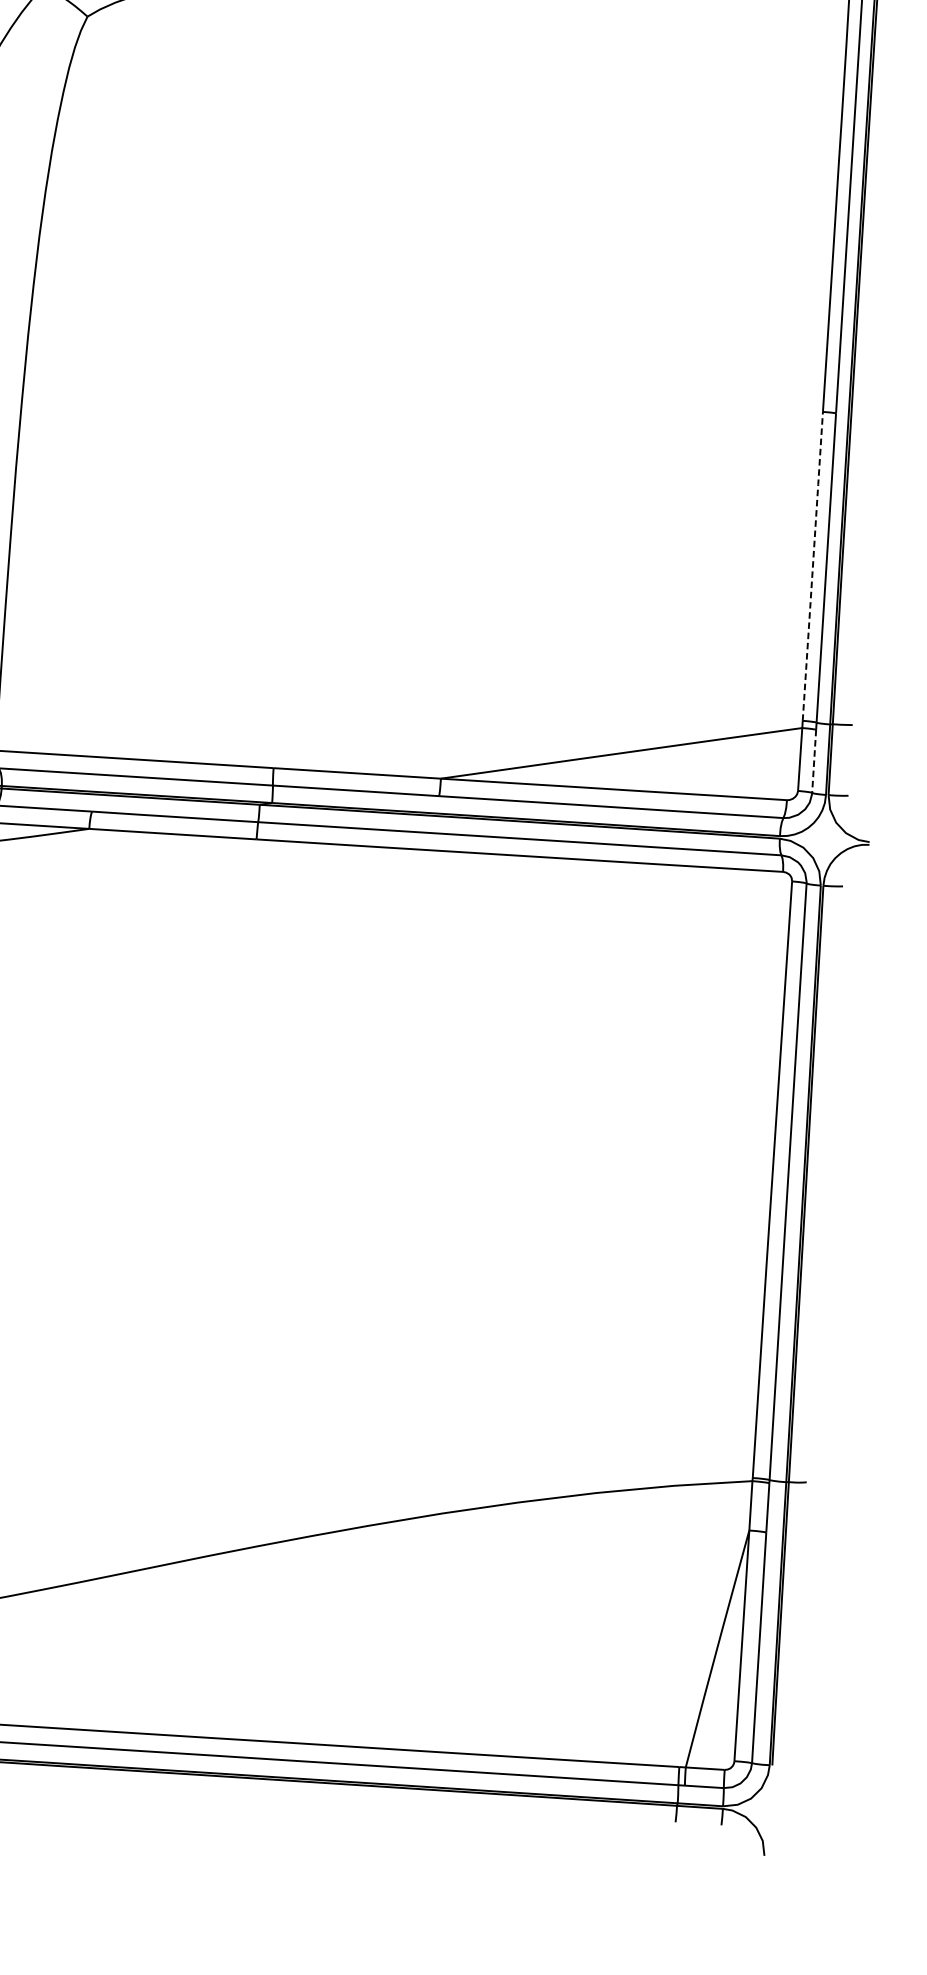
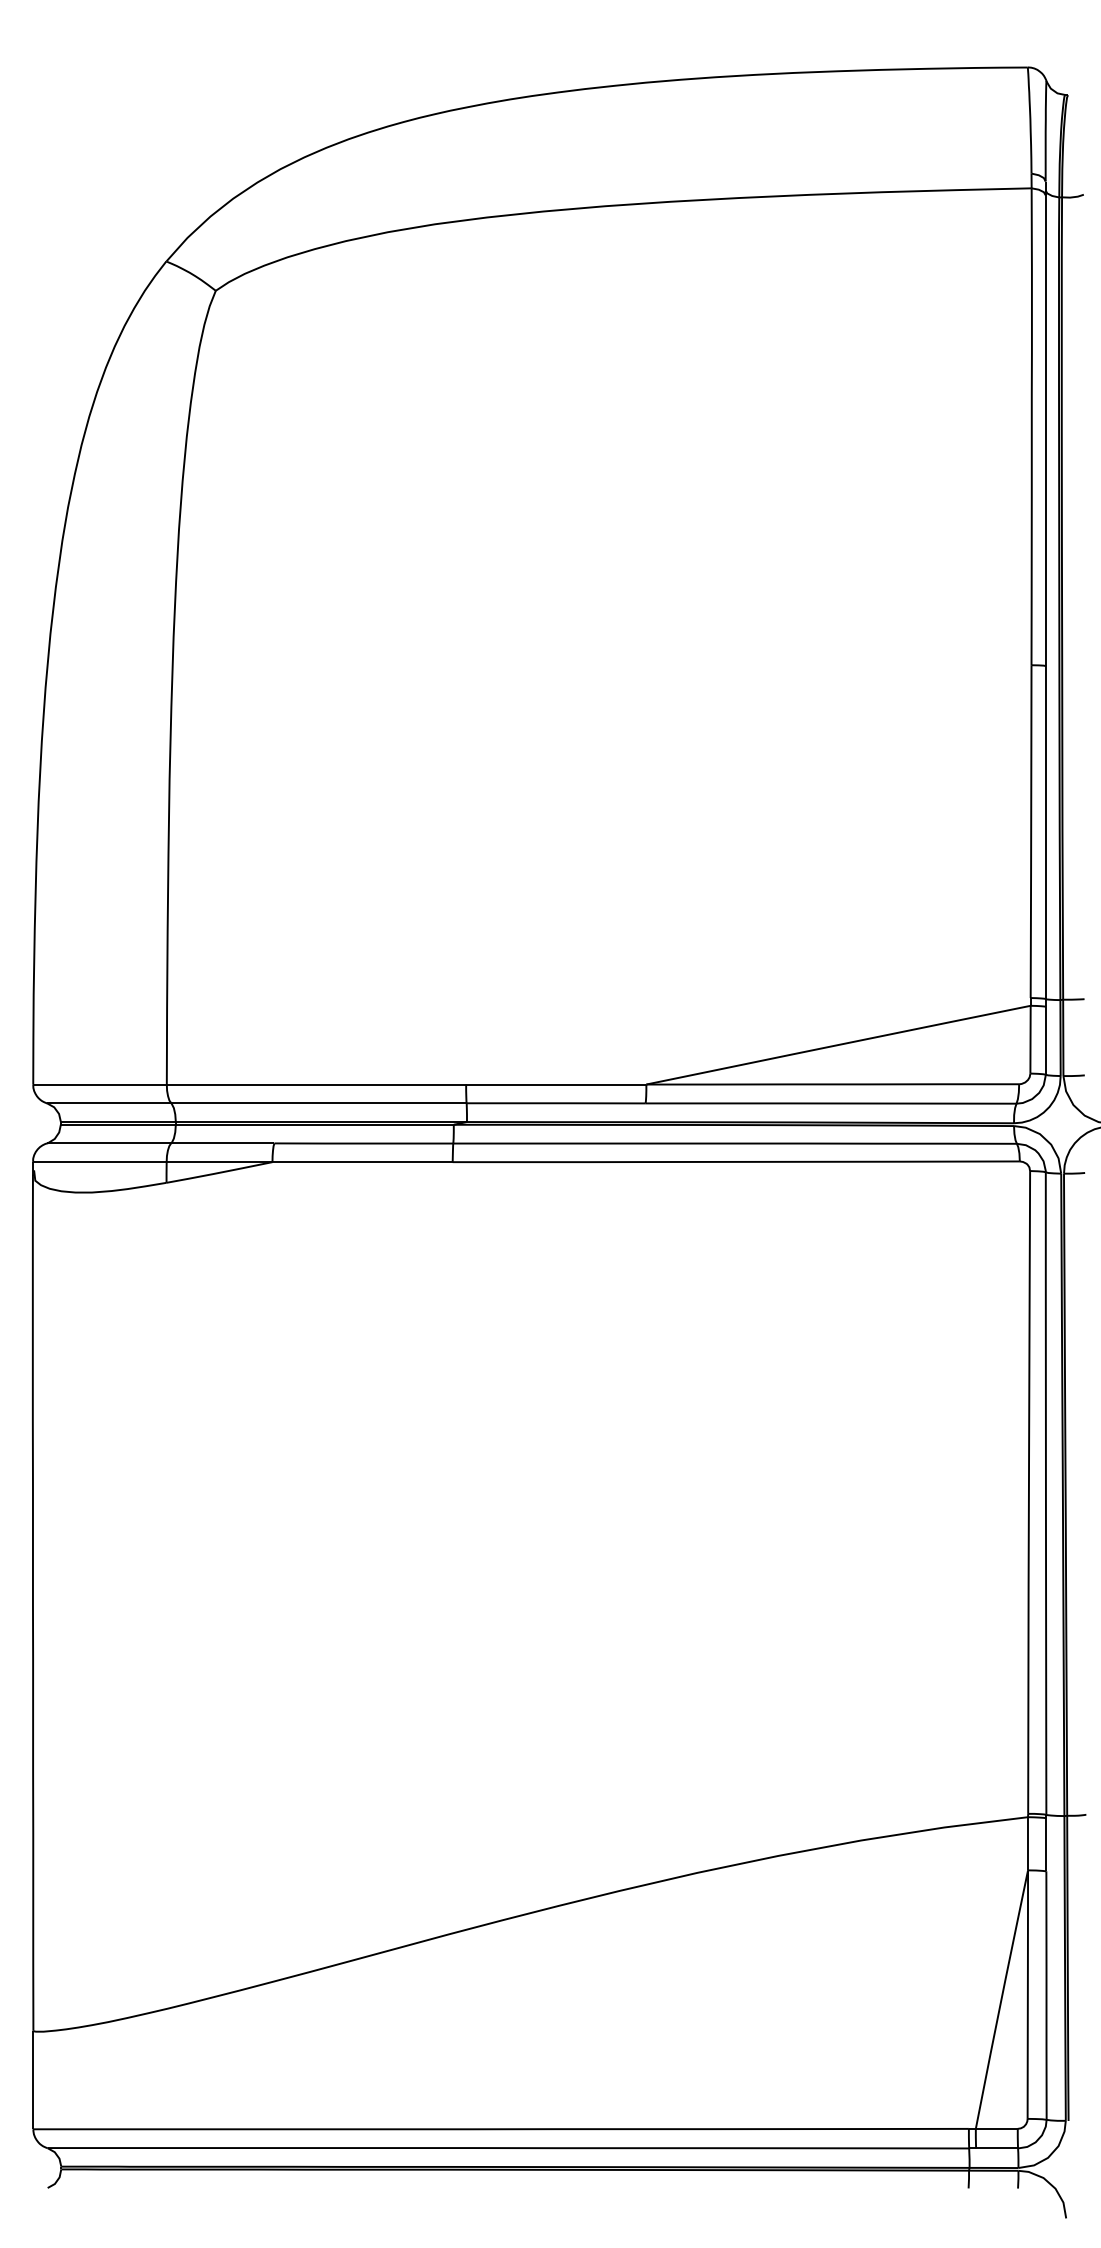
line: (813, 565) -> (1031, 830), dashed -> solid
line: (814, 761) -> (1045, 1040), dashed -> solid

